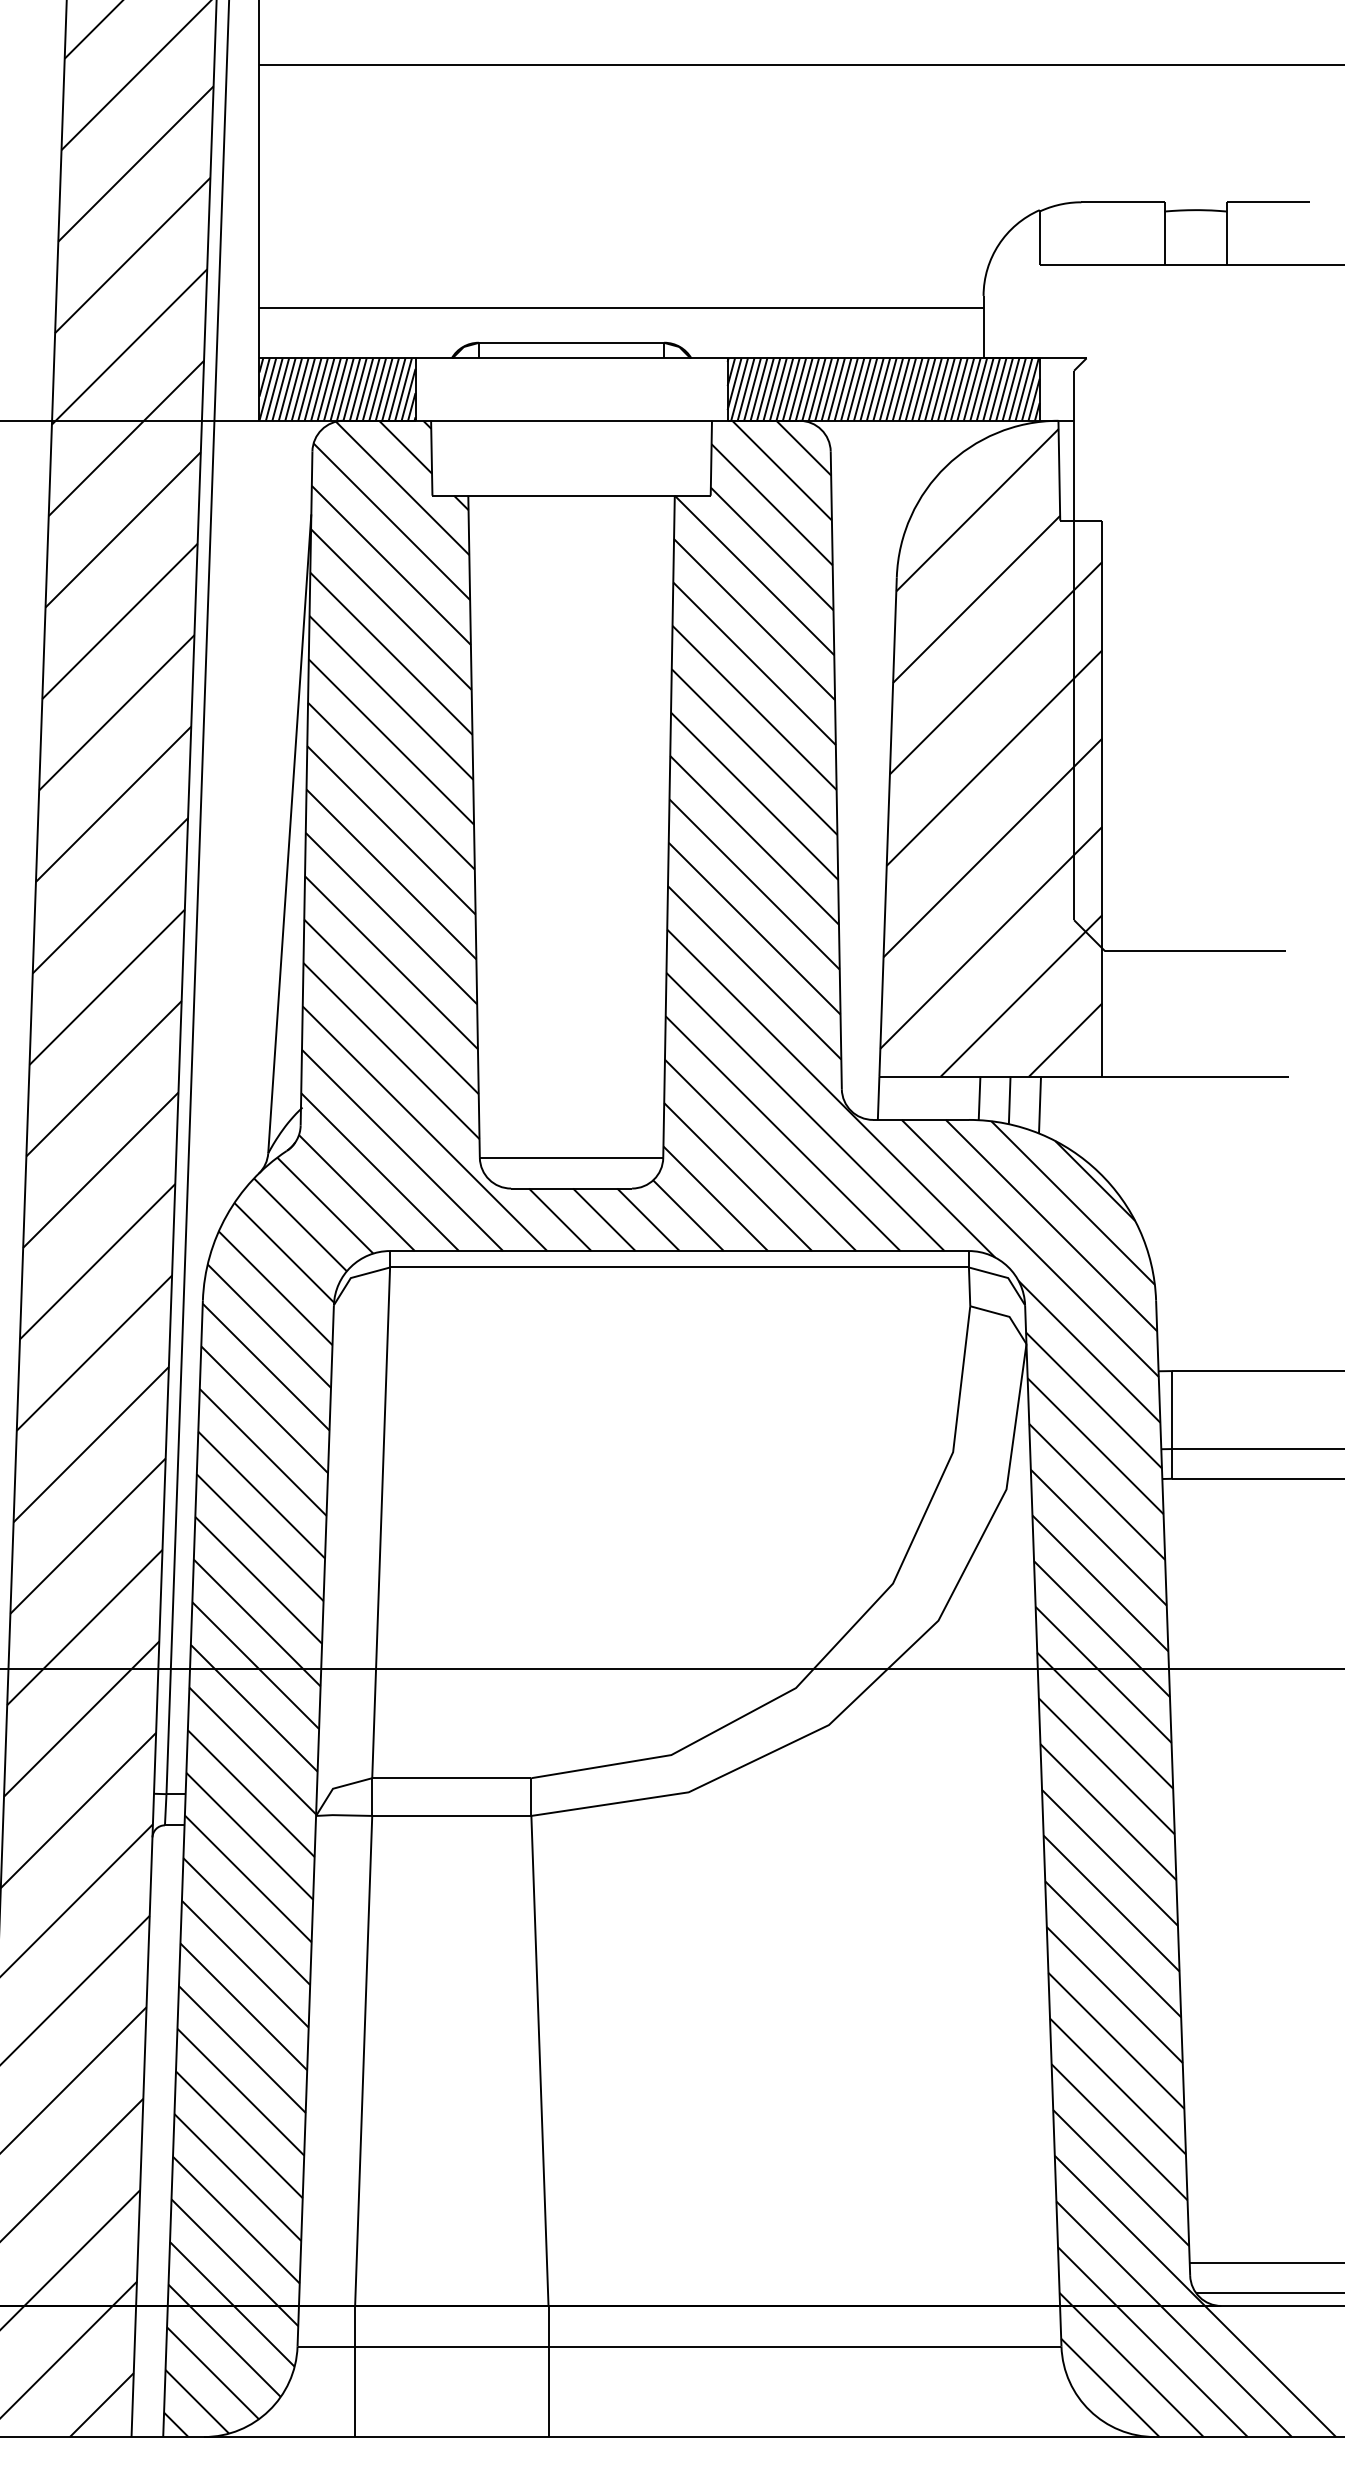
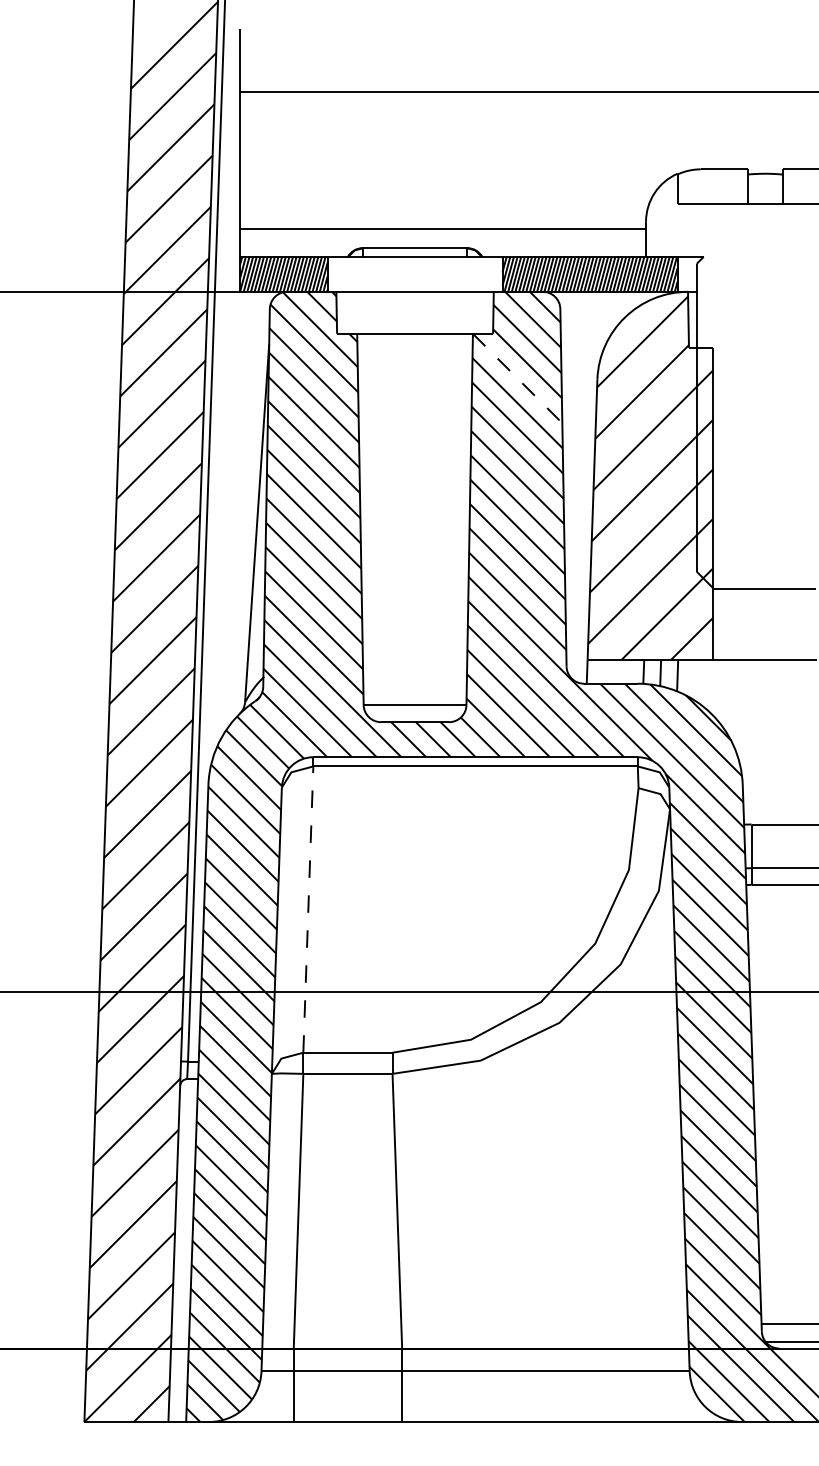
line: (754, 575) -> (517, 378), solid -> dashed
line: (381, 1522) -> (308, 909), solid -> dashed

